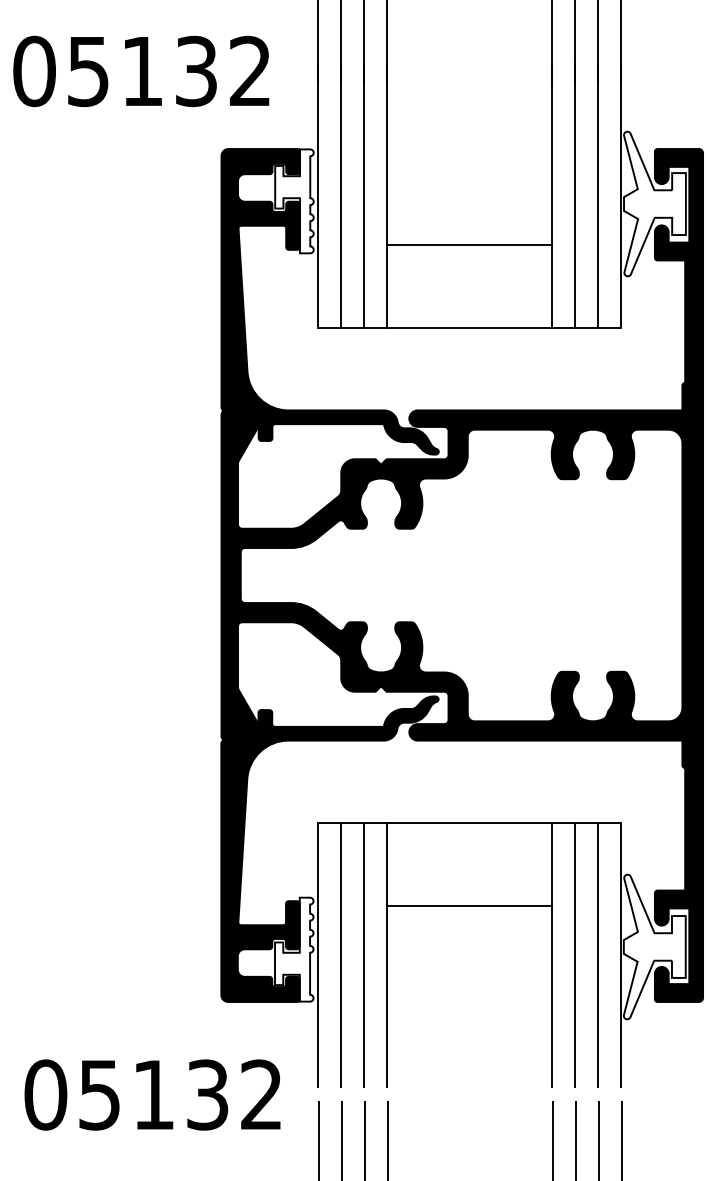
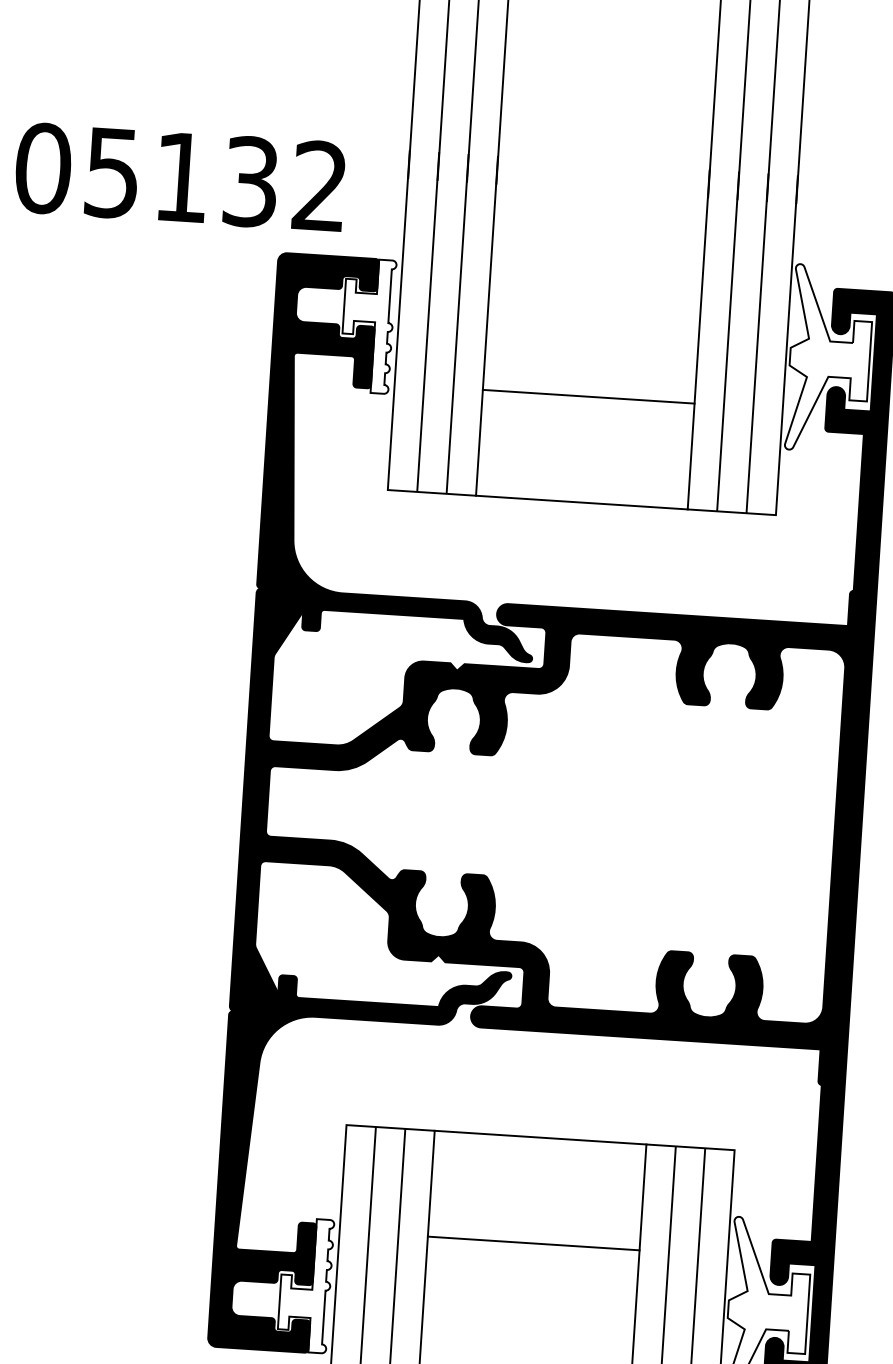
text: (141, 71) -> (180, 177), moved

